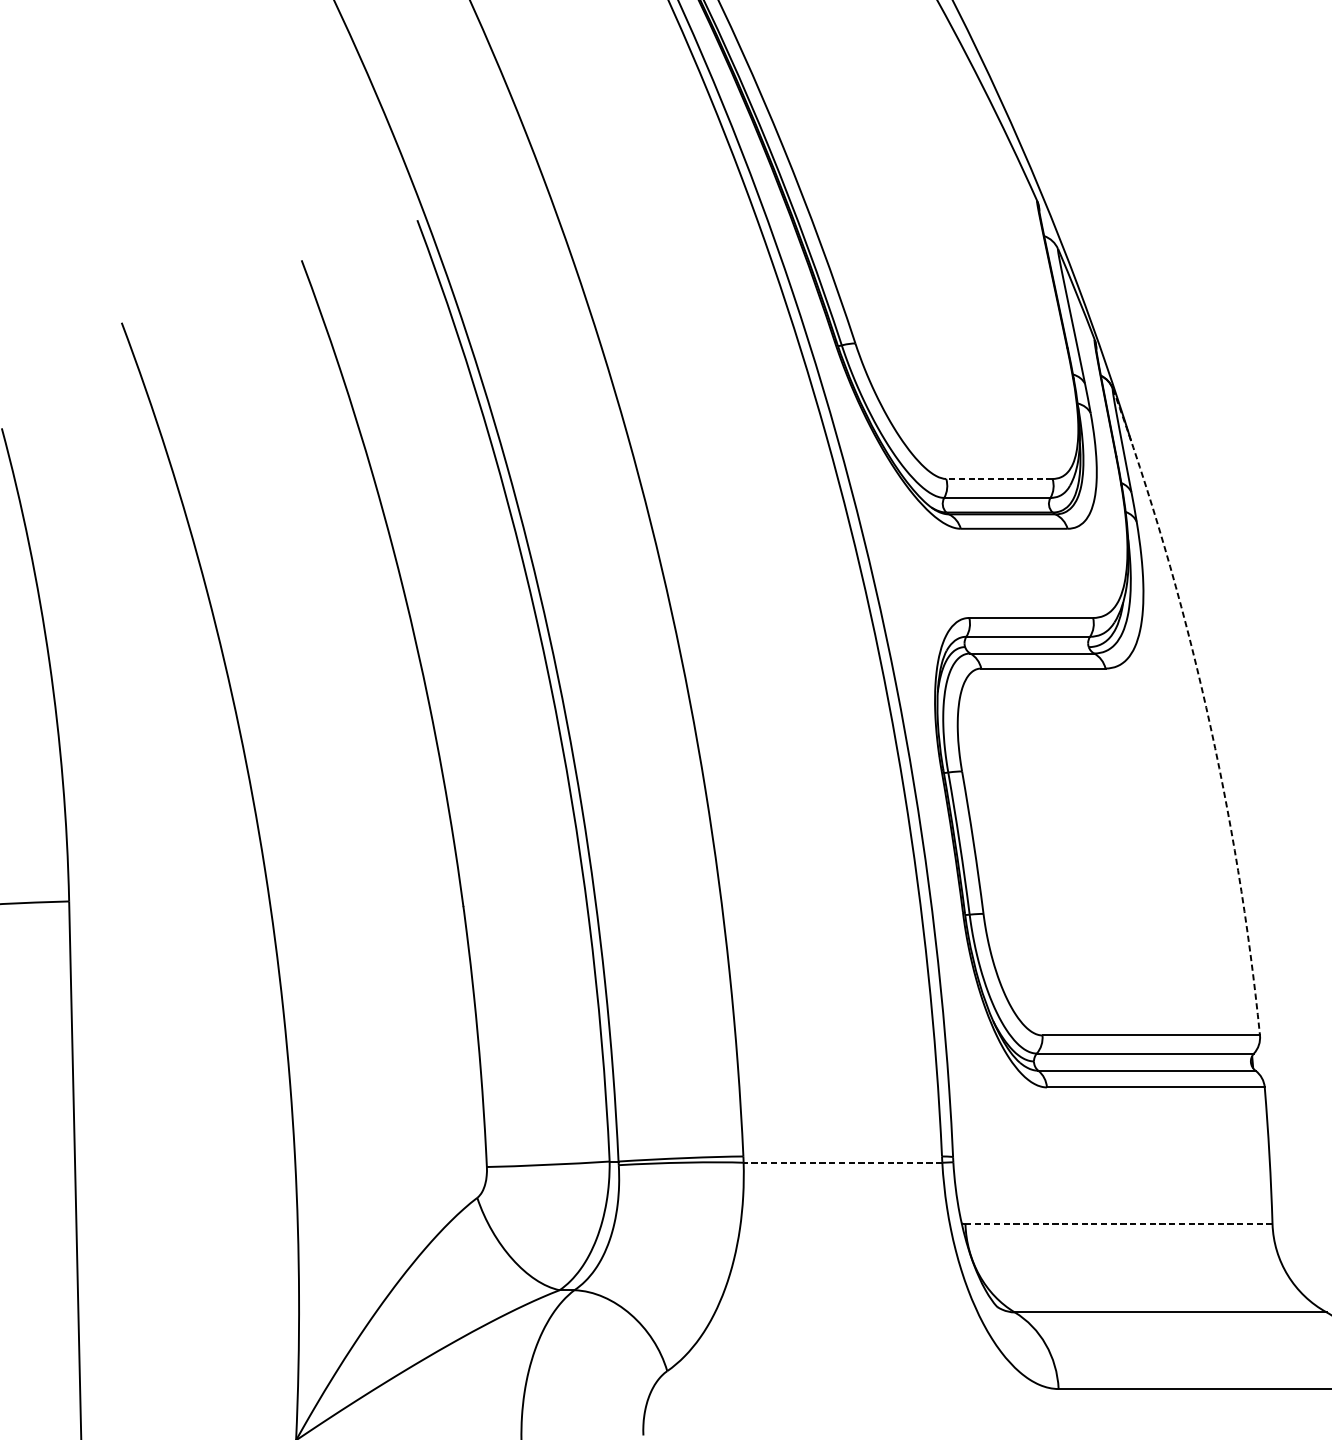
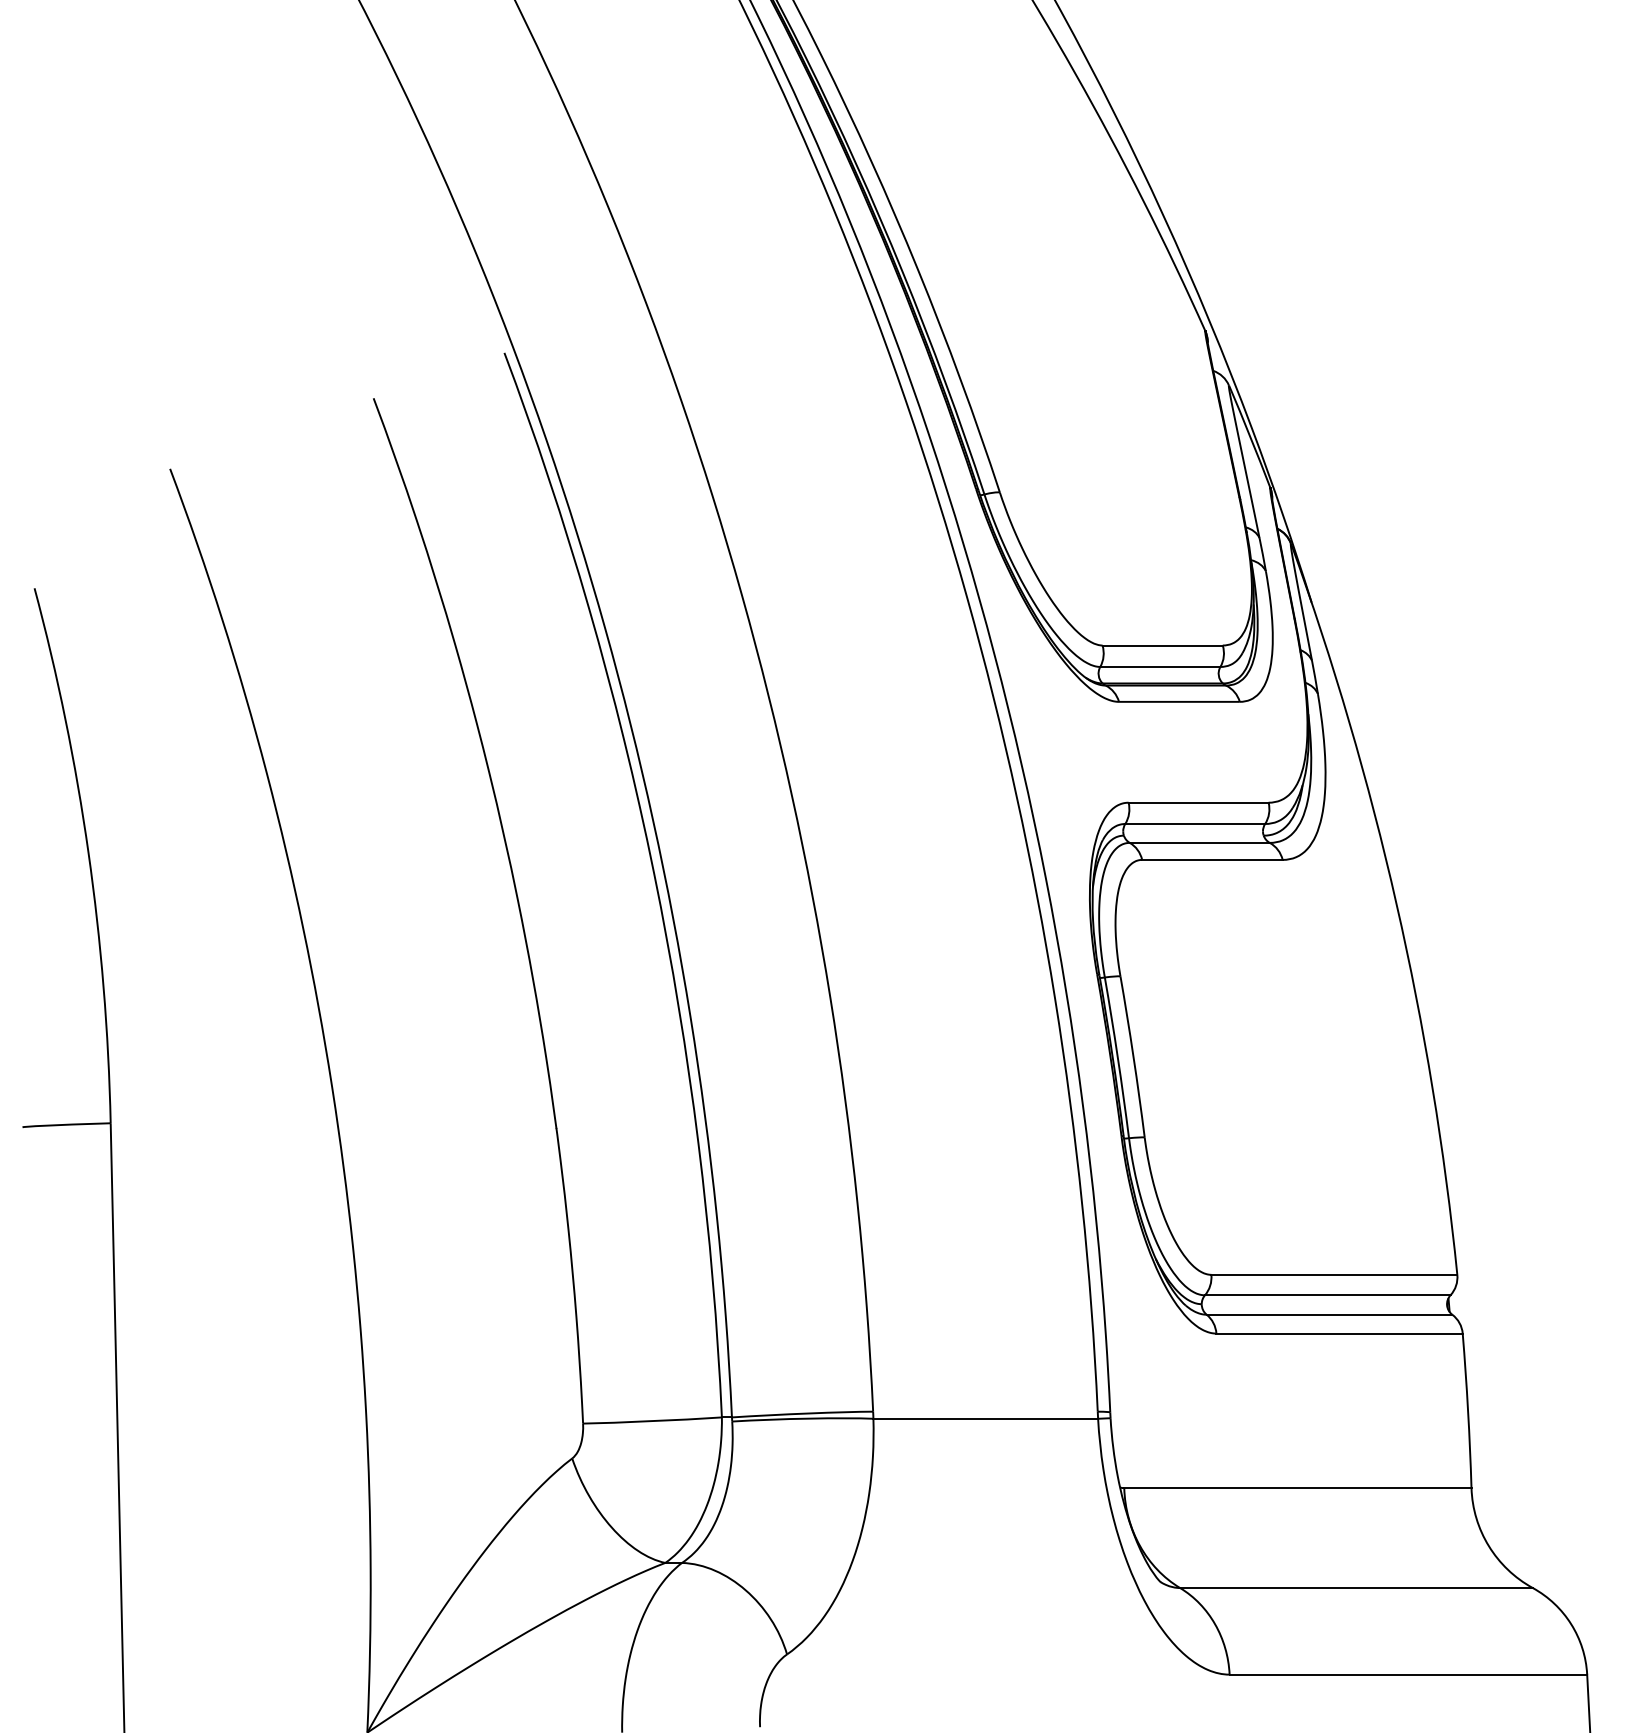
line: (999, 478) -> (1162, 645), dashed -> solid
arc: (1206, 707) -> (1396, 904), dashed -> solid
line: (842, 1162) -> (985, 1418), dashed -> solid
line: (1118, 1224) -> (1297, 1488), dashed -> solid

